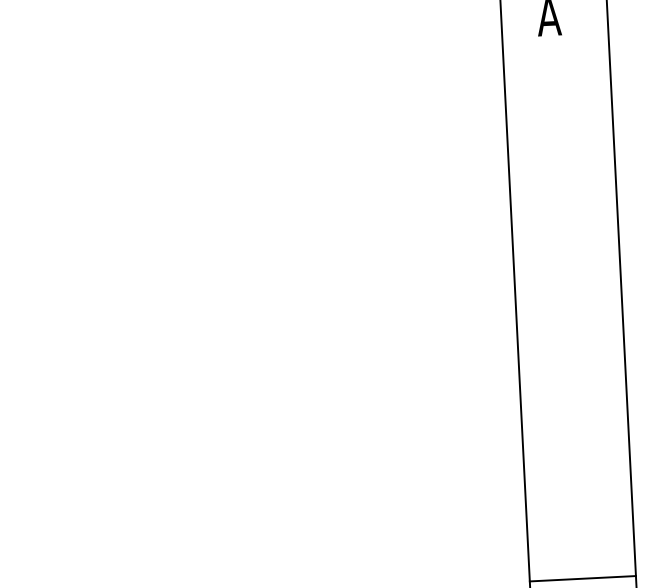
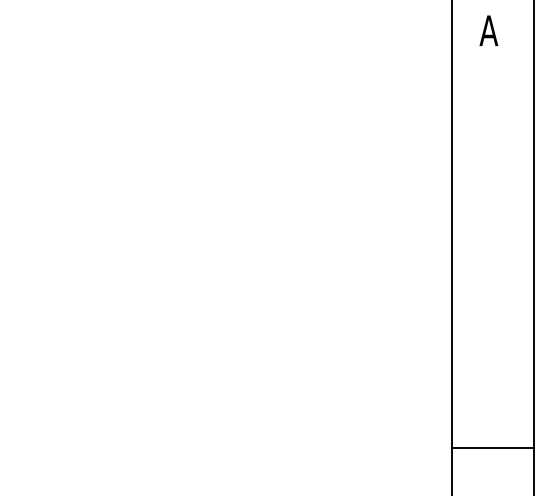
line: (582, 578) -> (492, 447), moved

